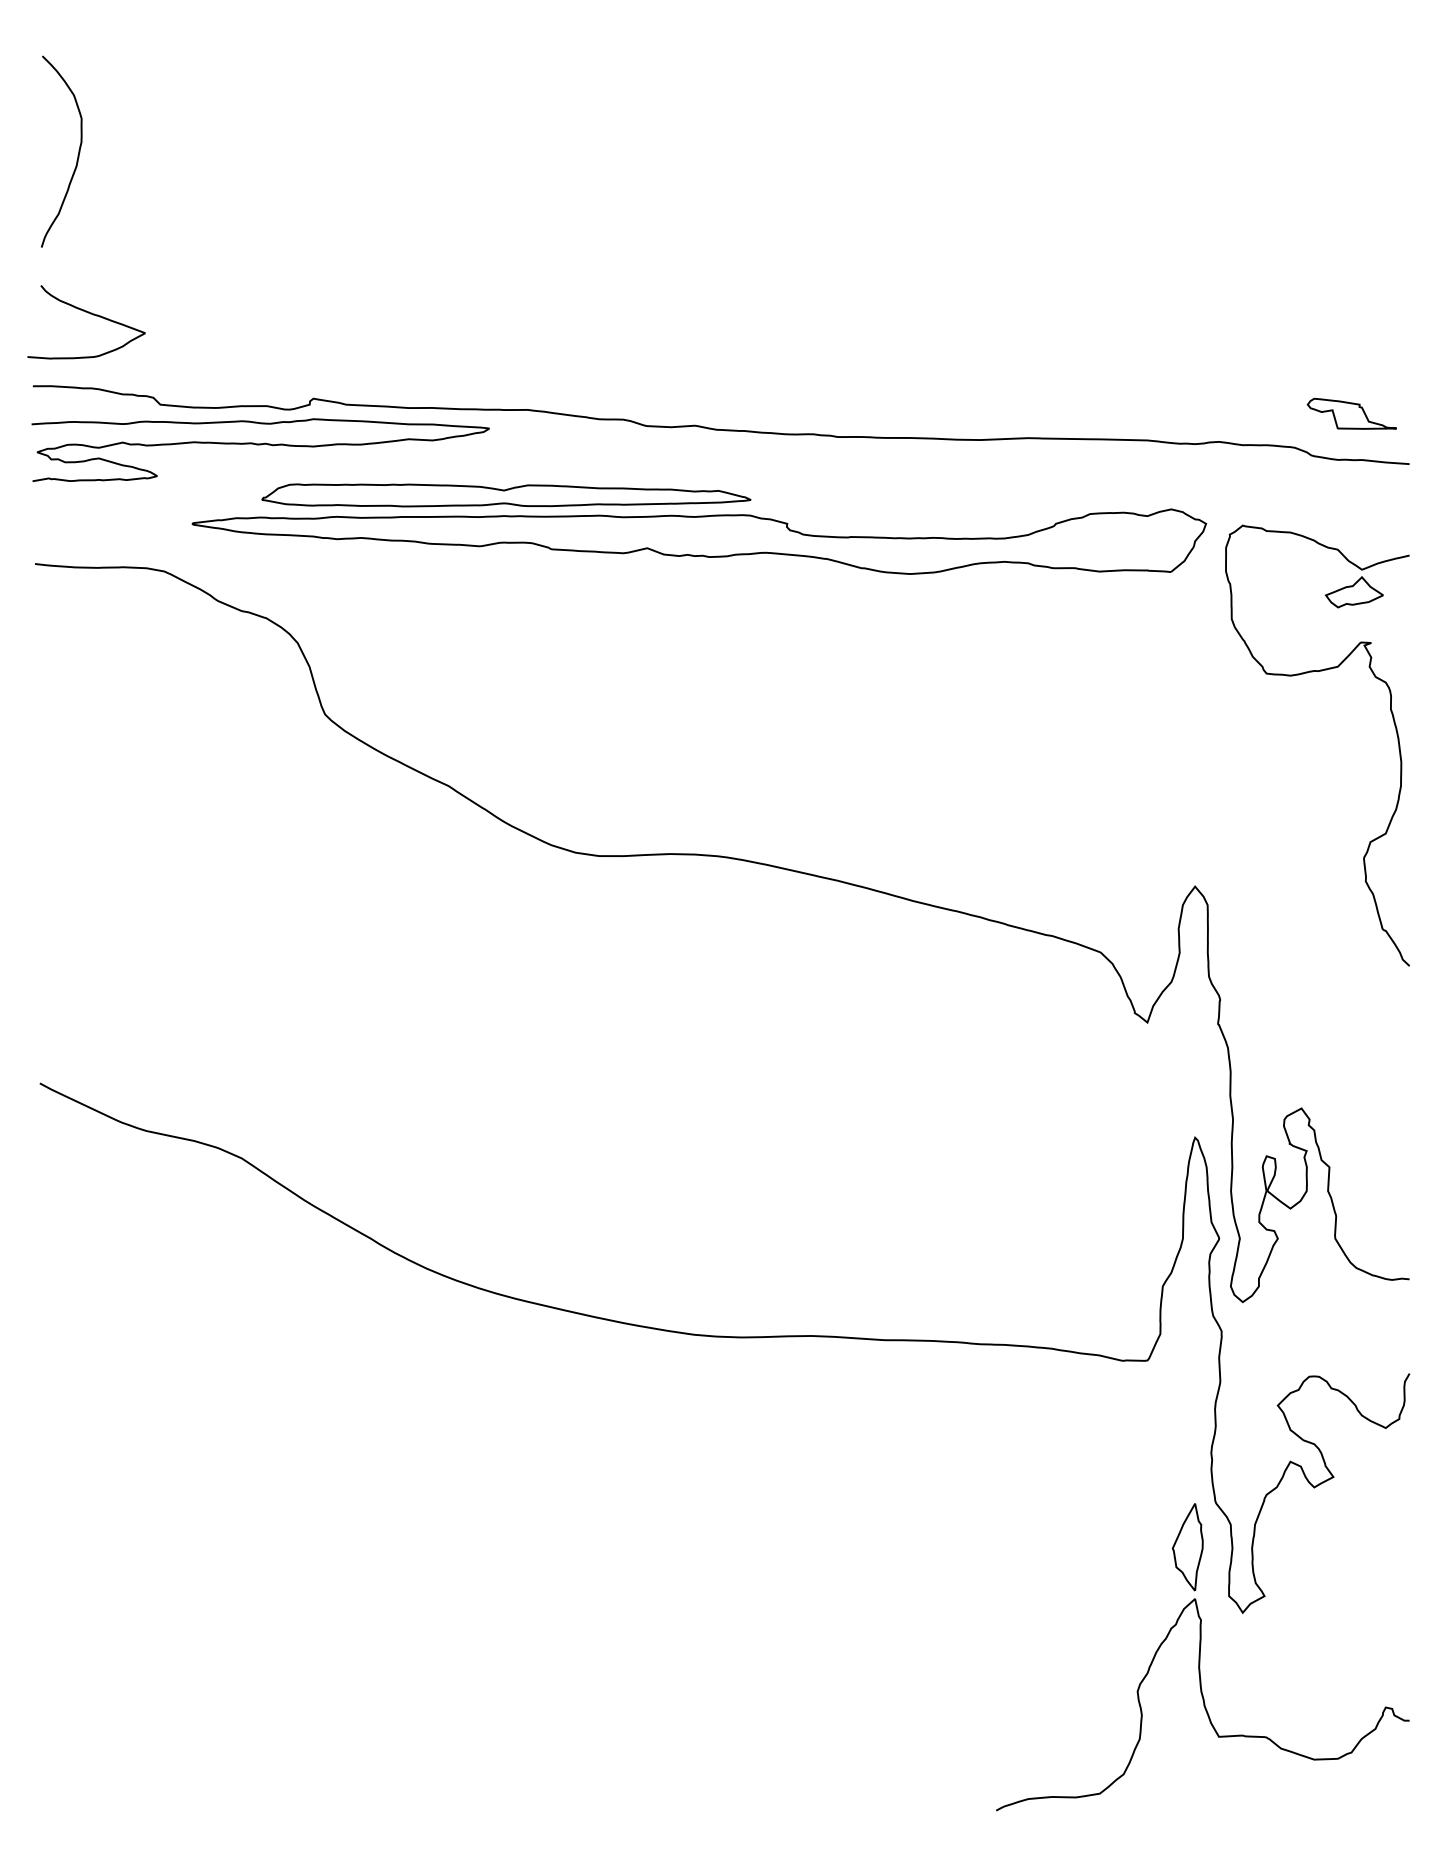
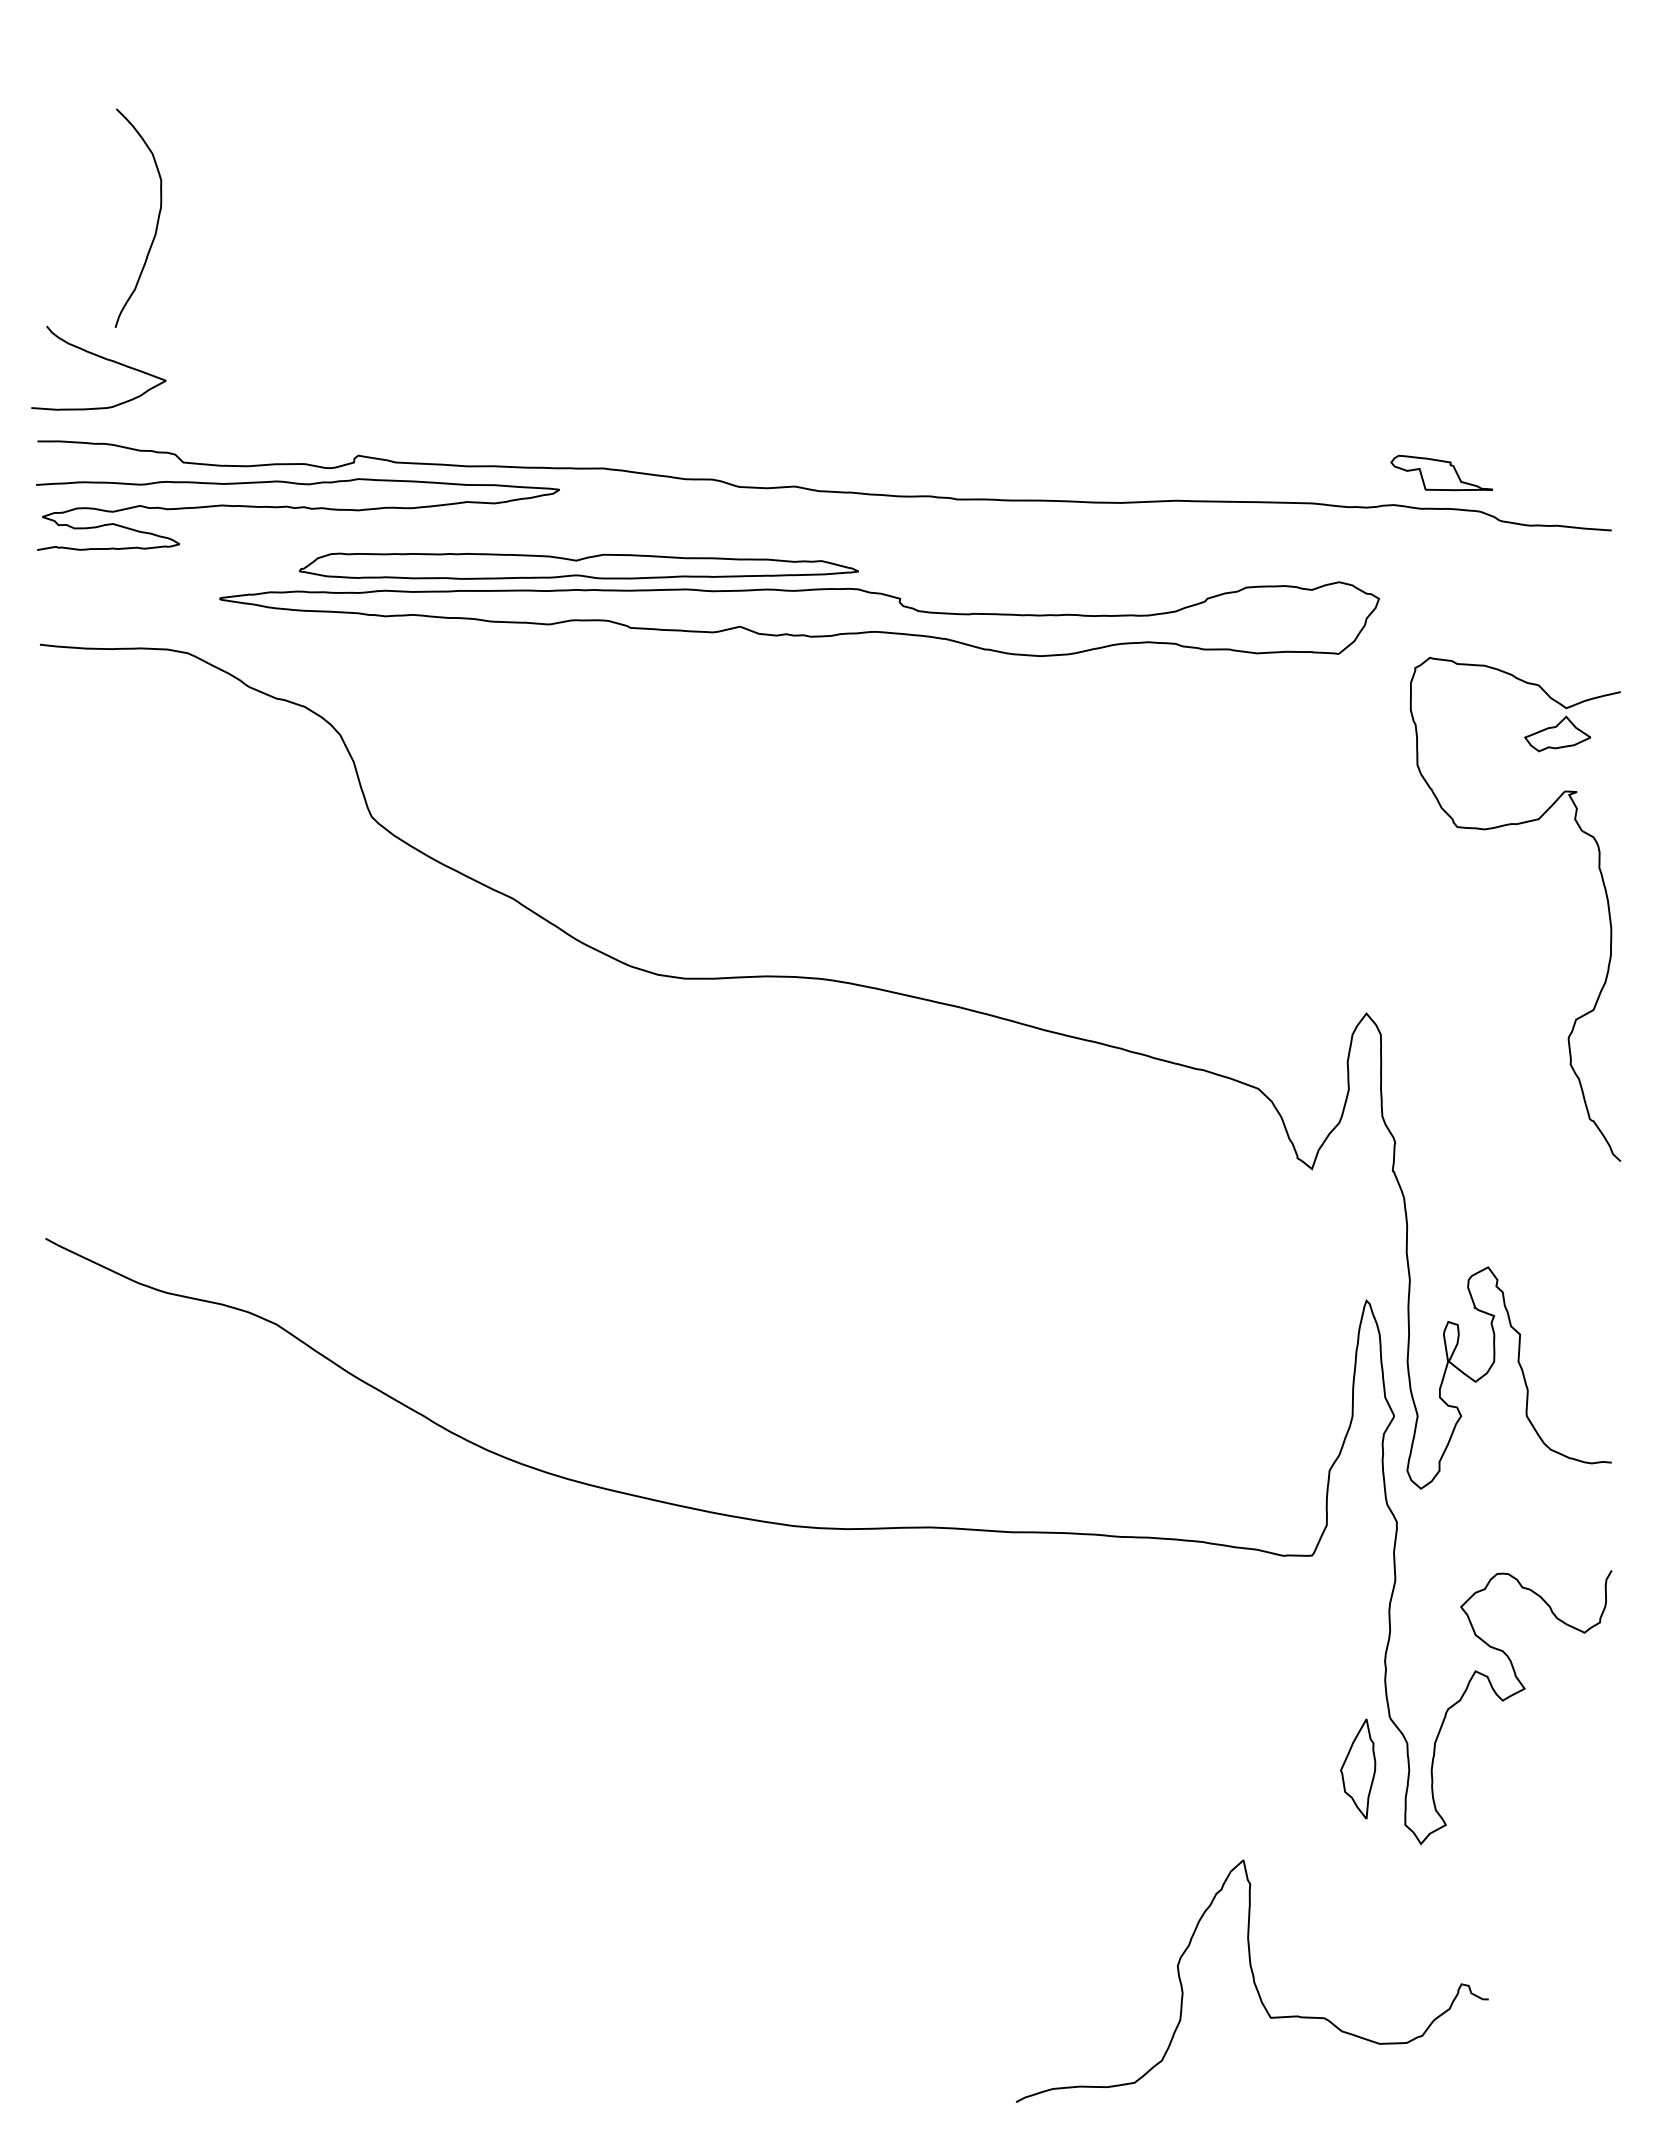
curve: (77, 156) -> (156, 223), moved
part: (1351, 413) -> (1441, 472), moved
part: (1300, 674) -> (1496, 828), moved
curve: (1203, 1704) -> (1253, 1980), moved

